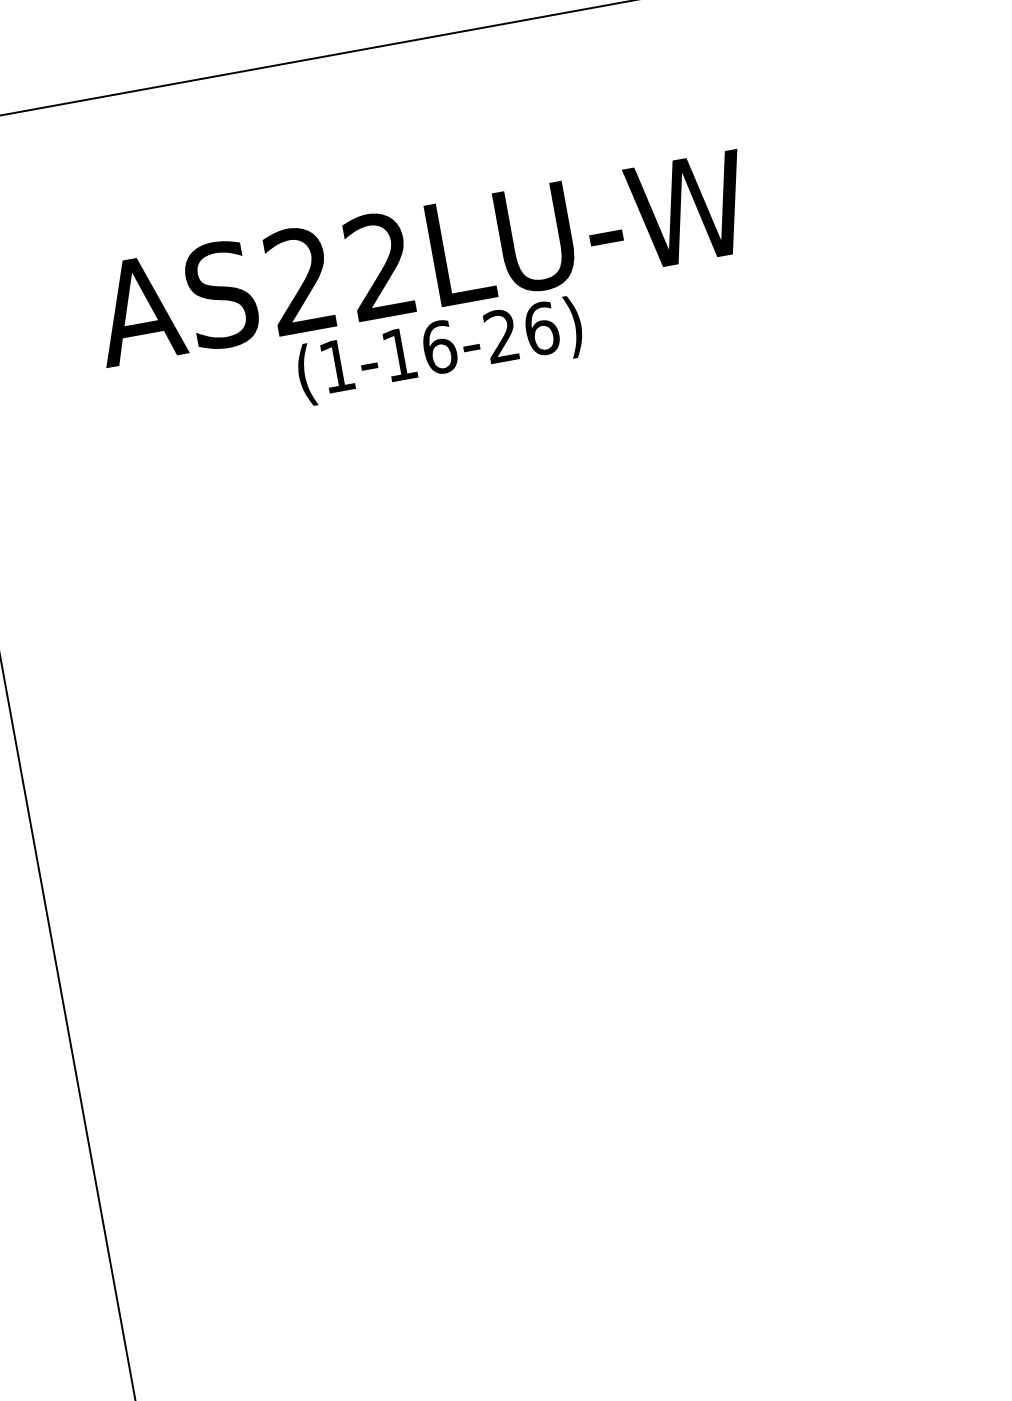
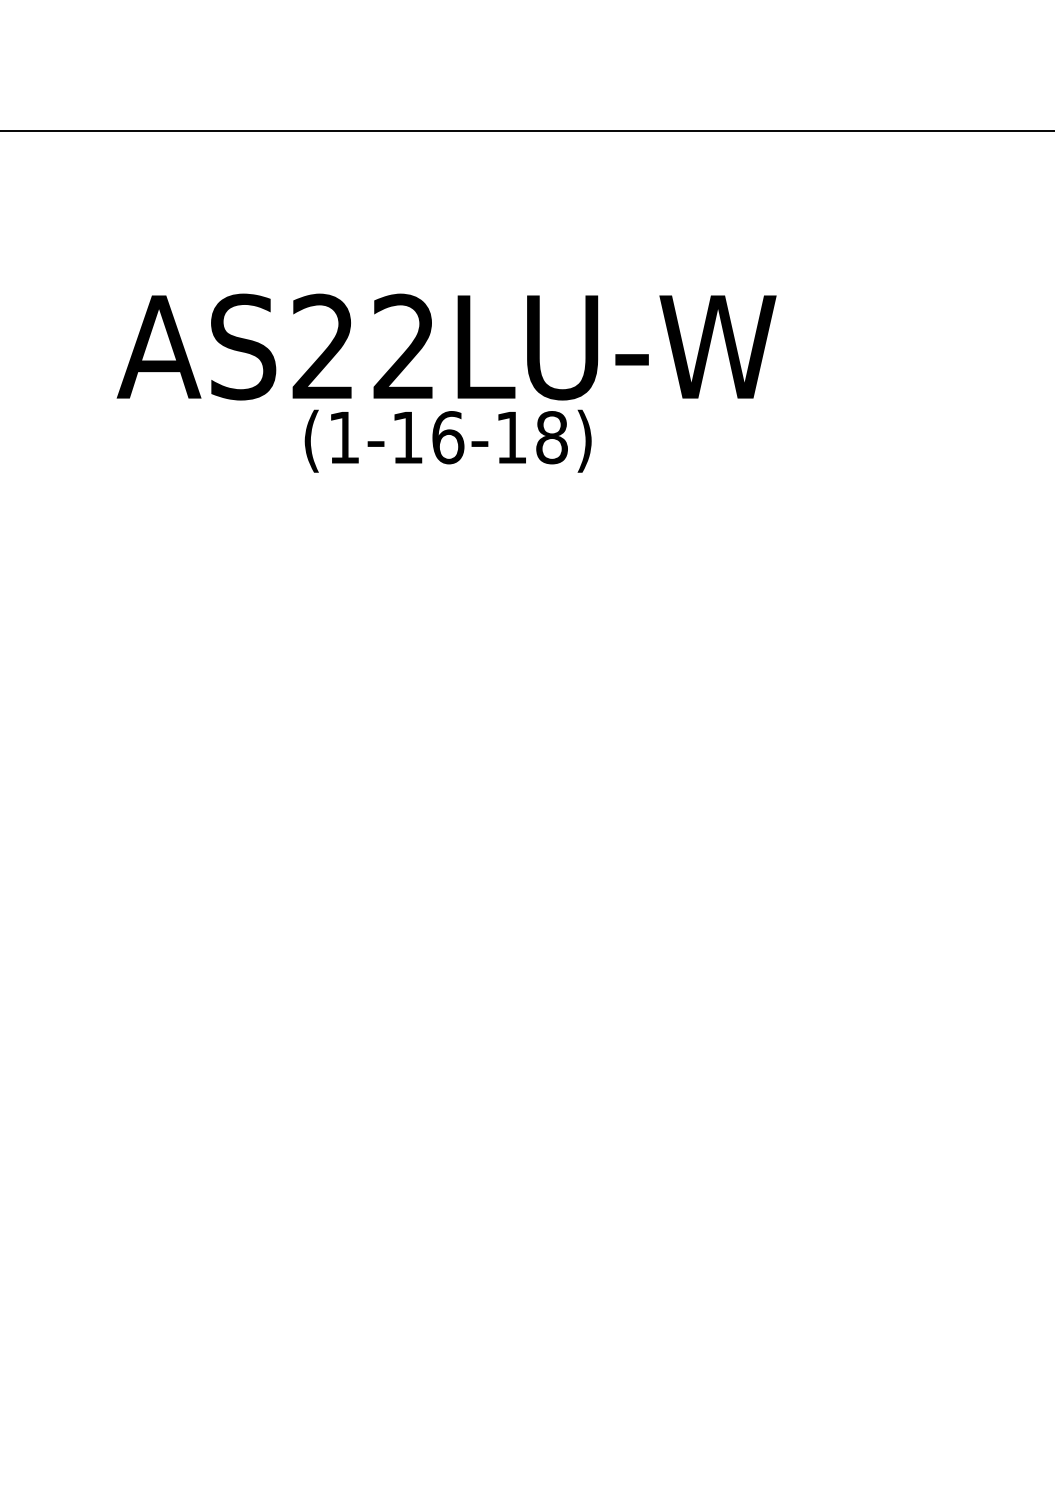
text: (522, 332) -> (532, 437), (1-16-26) -> (1-16-18)

